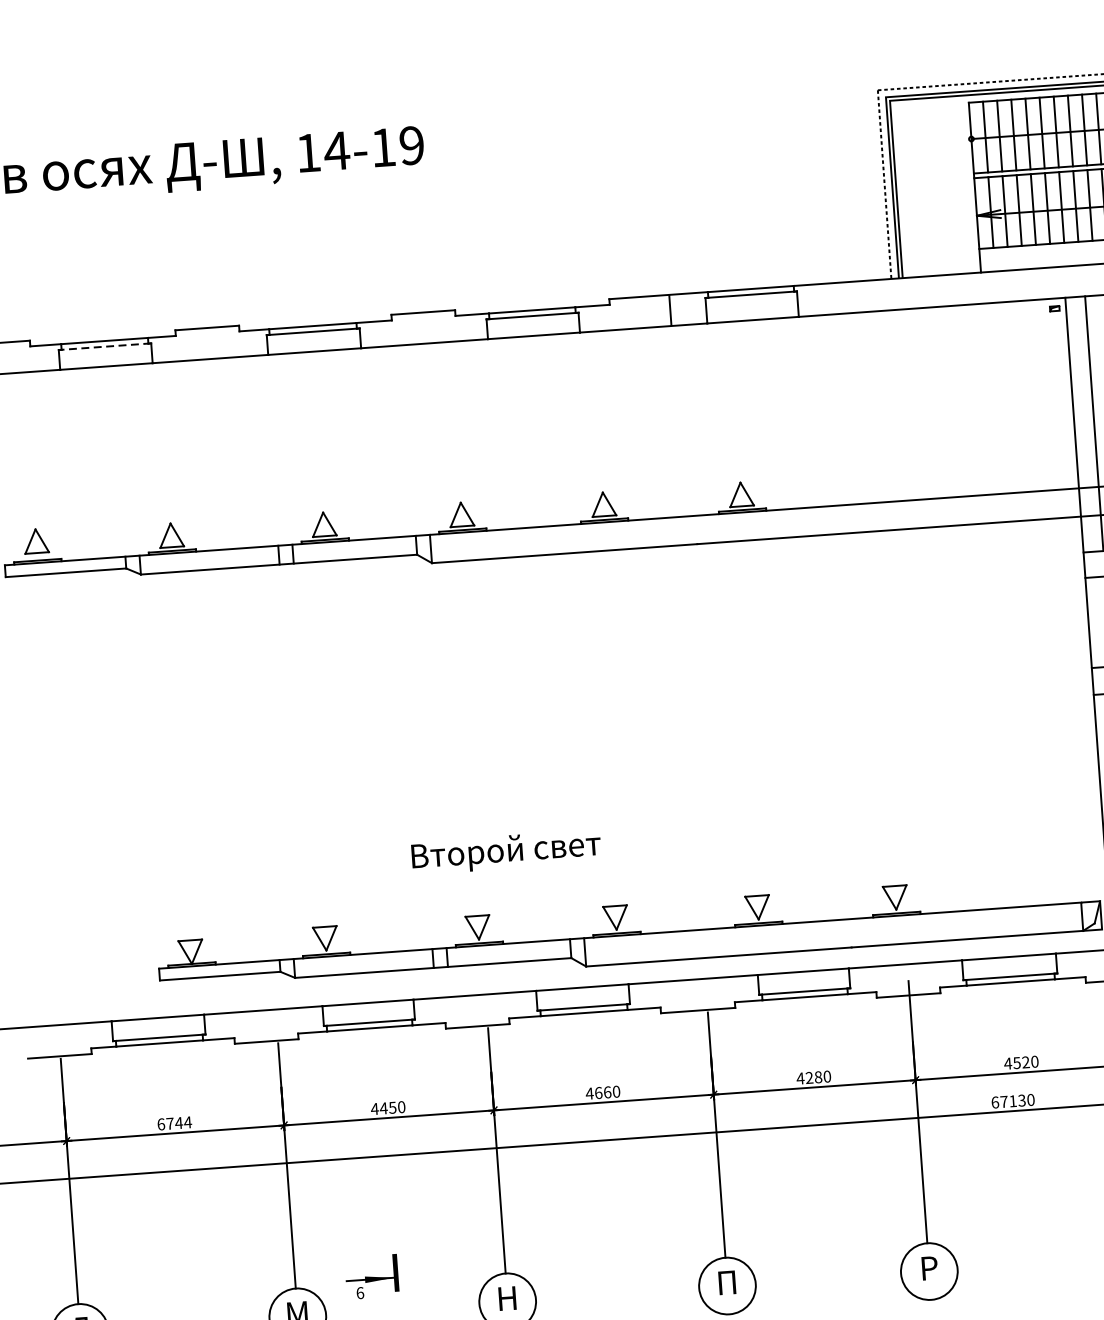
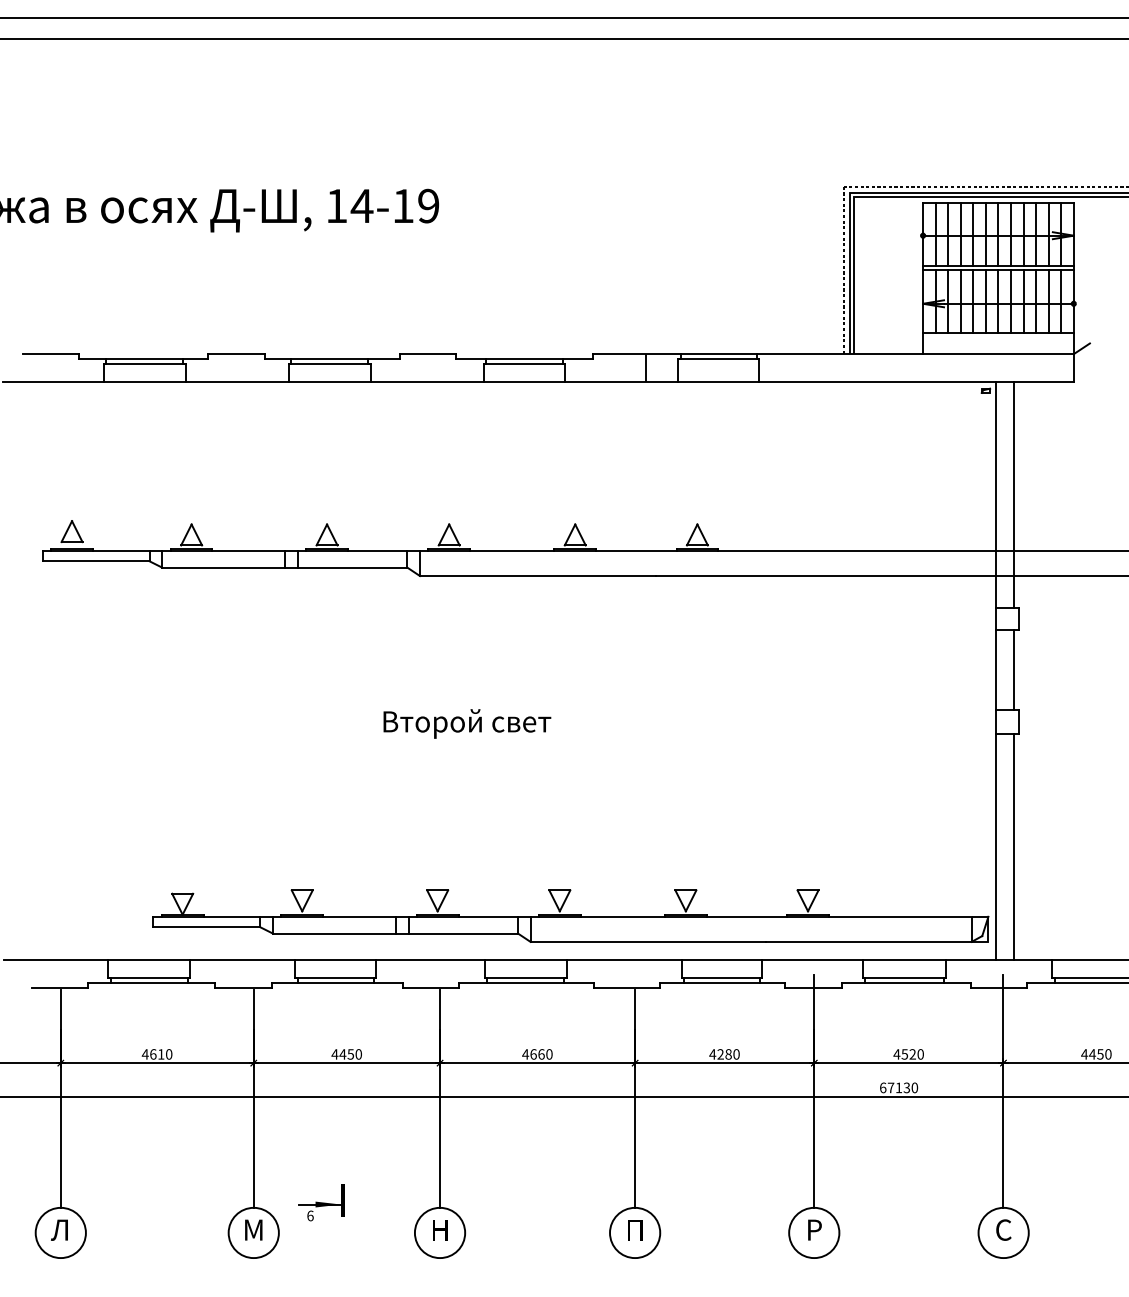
line: (104, 347) -> (144, 364), dashed -> solid
text: (506, 851) -> (467, 723), moved
text: (173, 1123) -> (156, 1054), 6744 -> 4610

